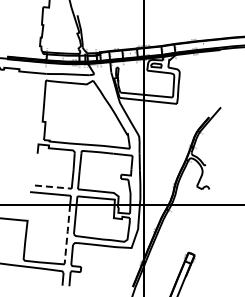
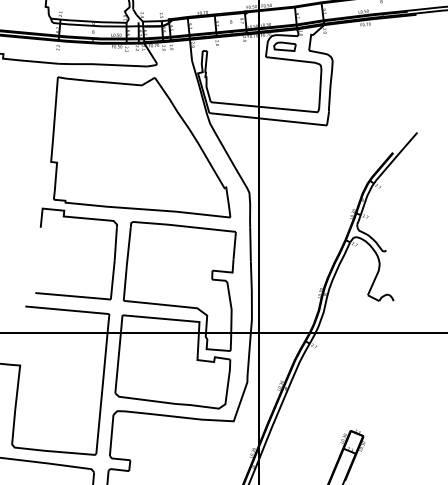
line: (54, 187) -> (75, 297), dashed -> solid
line: (67, 234) -> (102, 393), dashed -> solid

